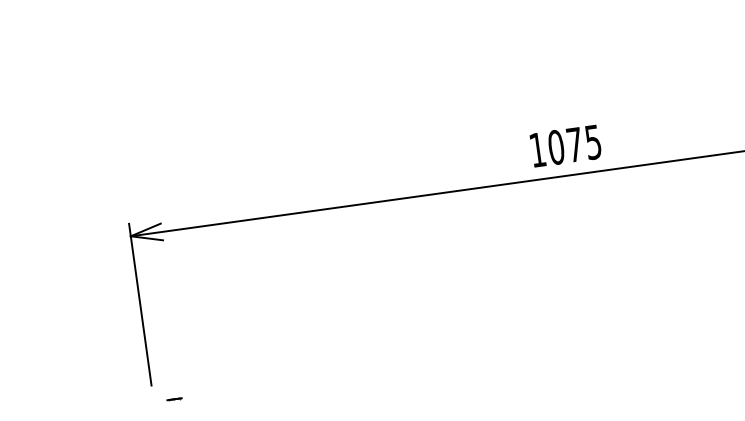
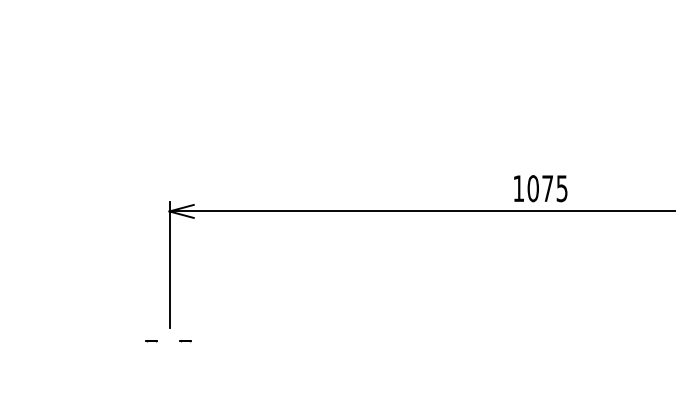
text: (565, 145) -> (540, 188), moved
line: (130, 406) -> (151, 341), added

